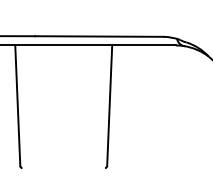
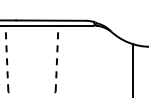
line: (16, 105) -> (6, 58), solid -> dashed
line: (110, 105) -> (57, 58), solid -> dashed

